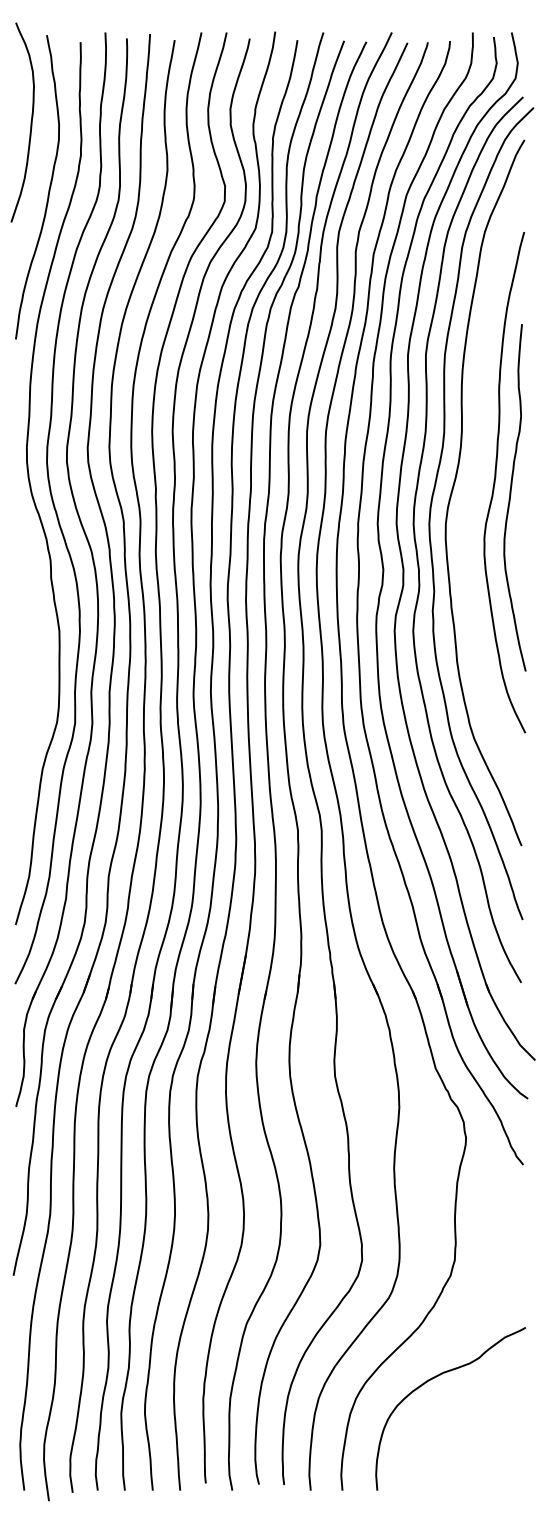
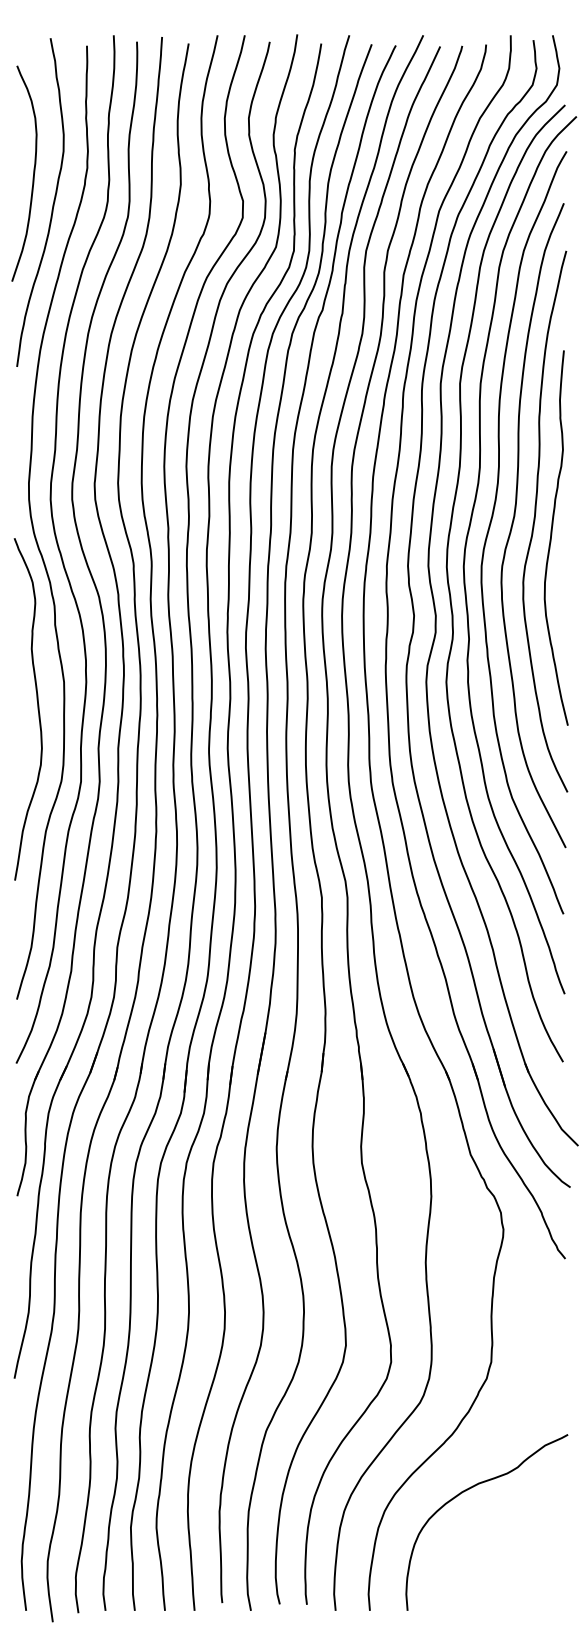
curve: (30, 122) -> (32, 173), moved
curve: (476, 481) -> (514, 520), added
curve: (34, 655) -> (37, 708), added

